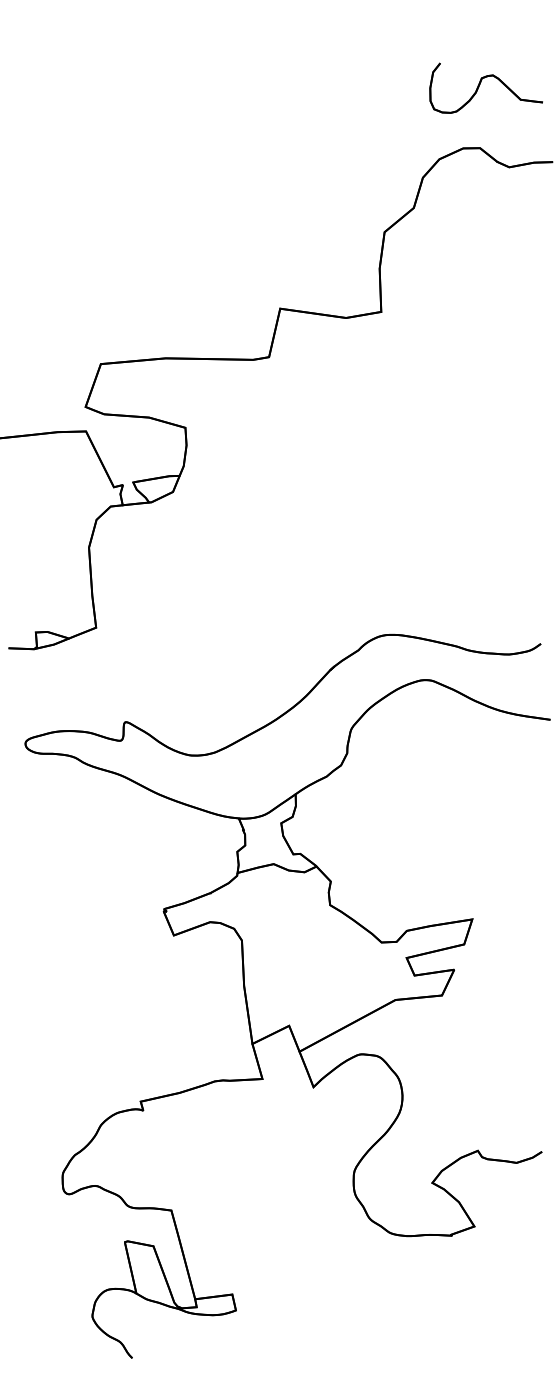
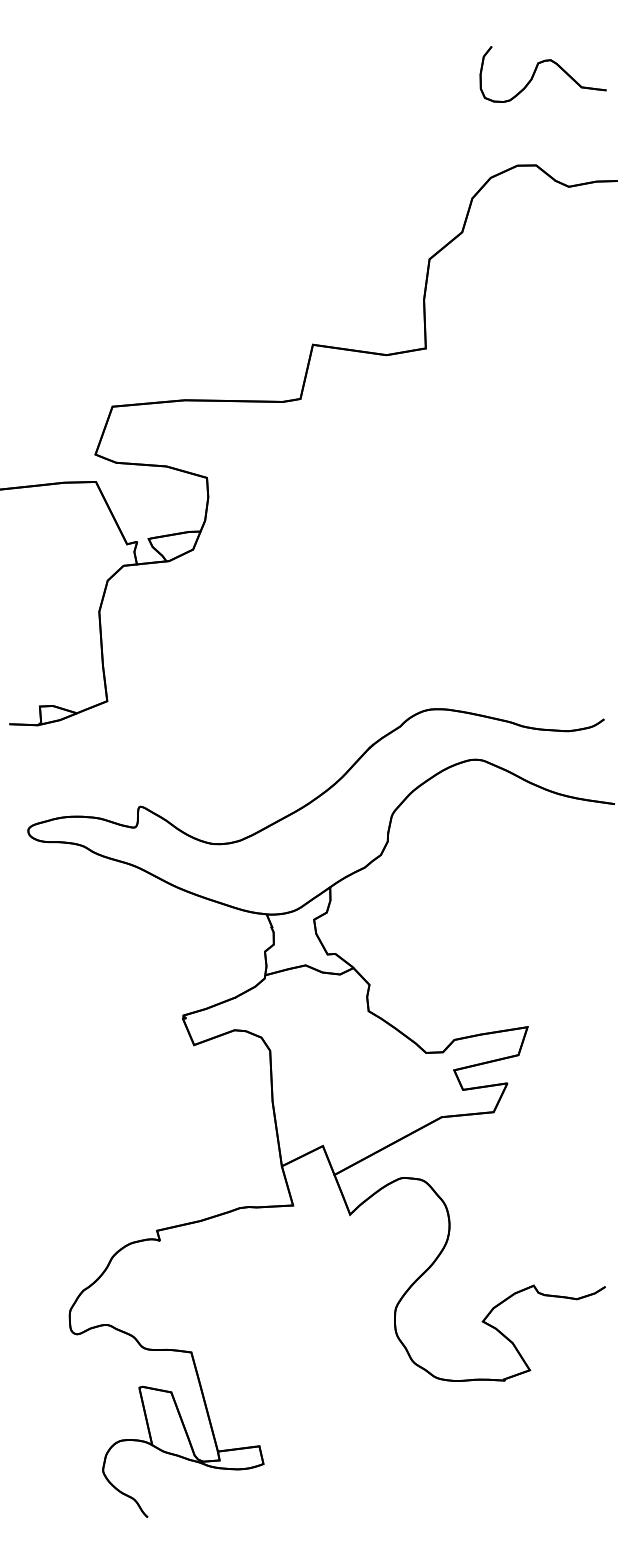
part: (479, 87) -> (535, 73), moved

